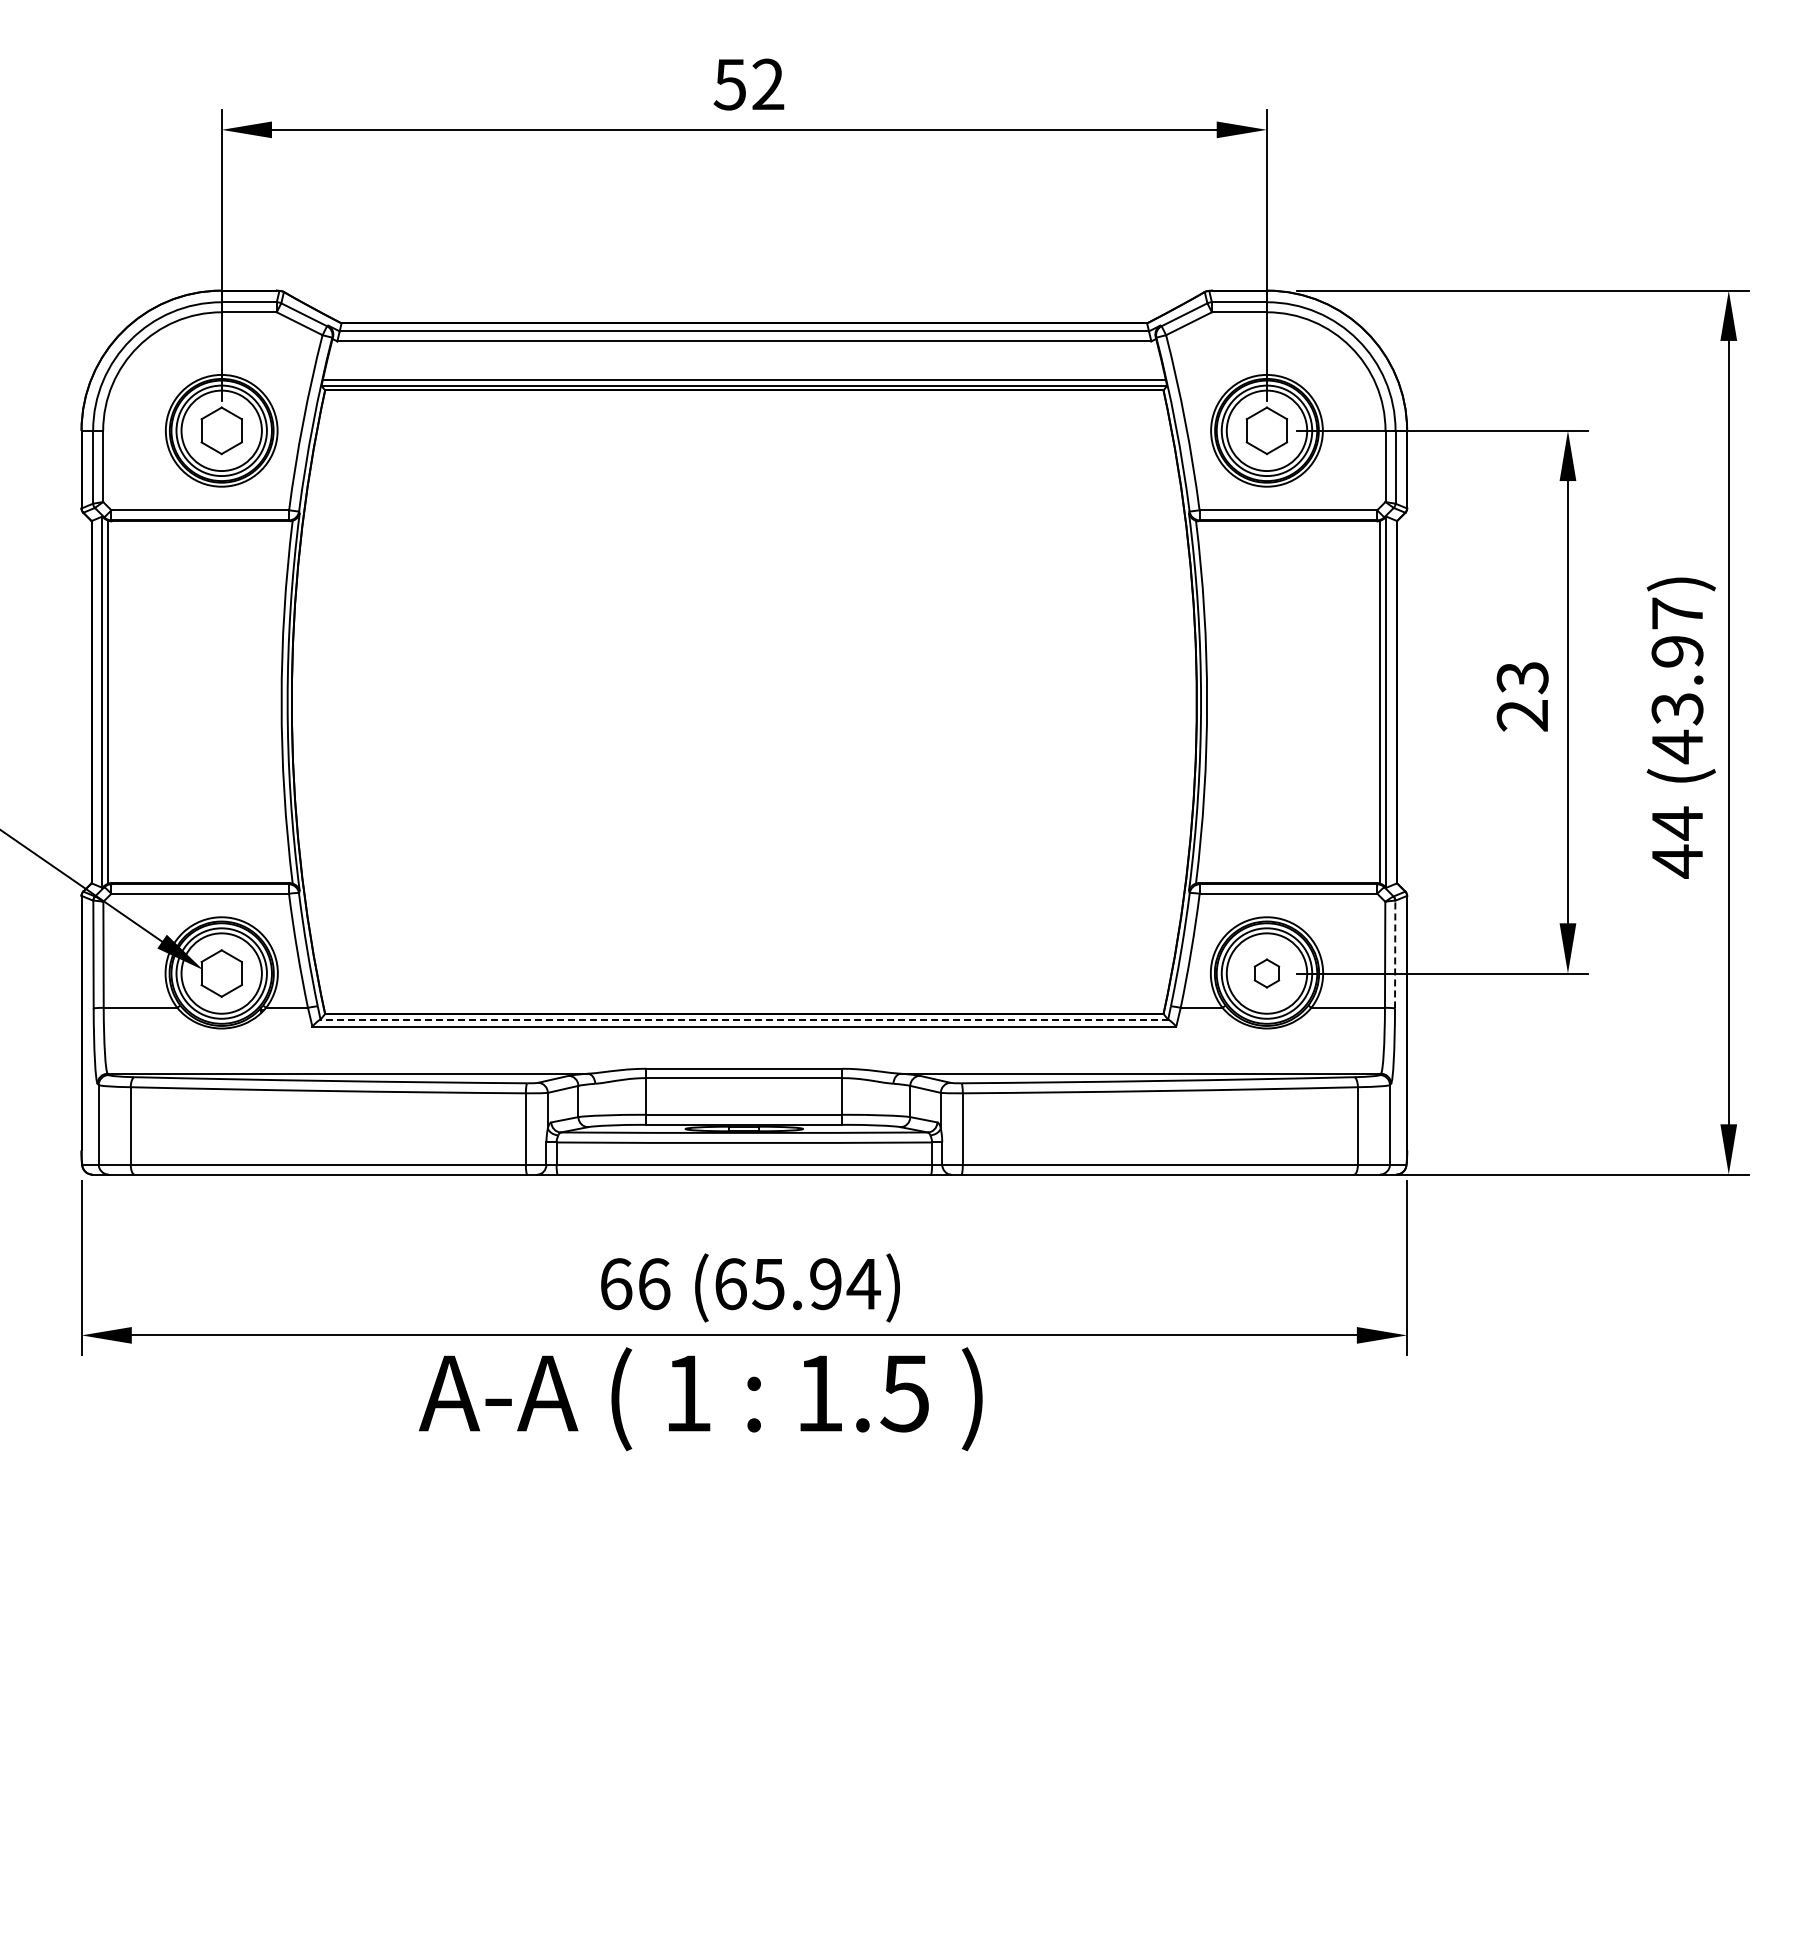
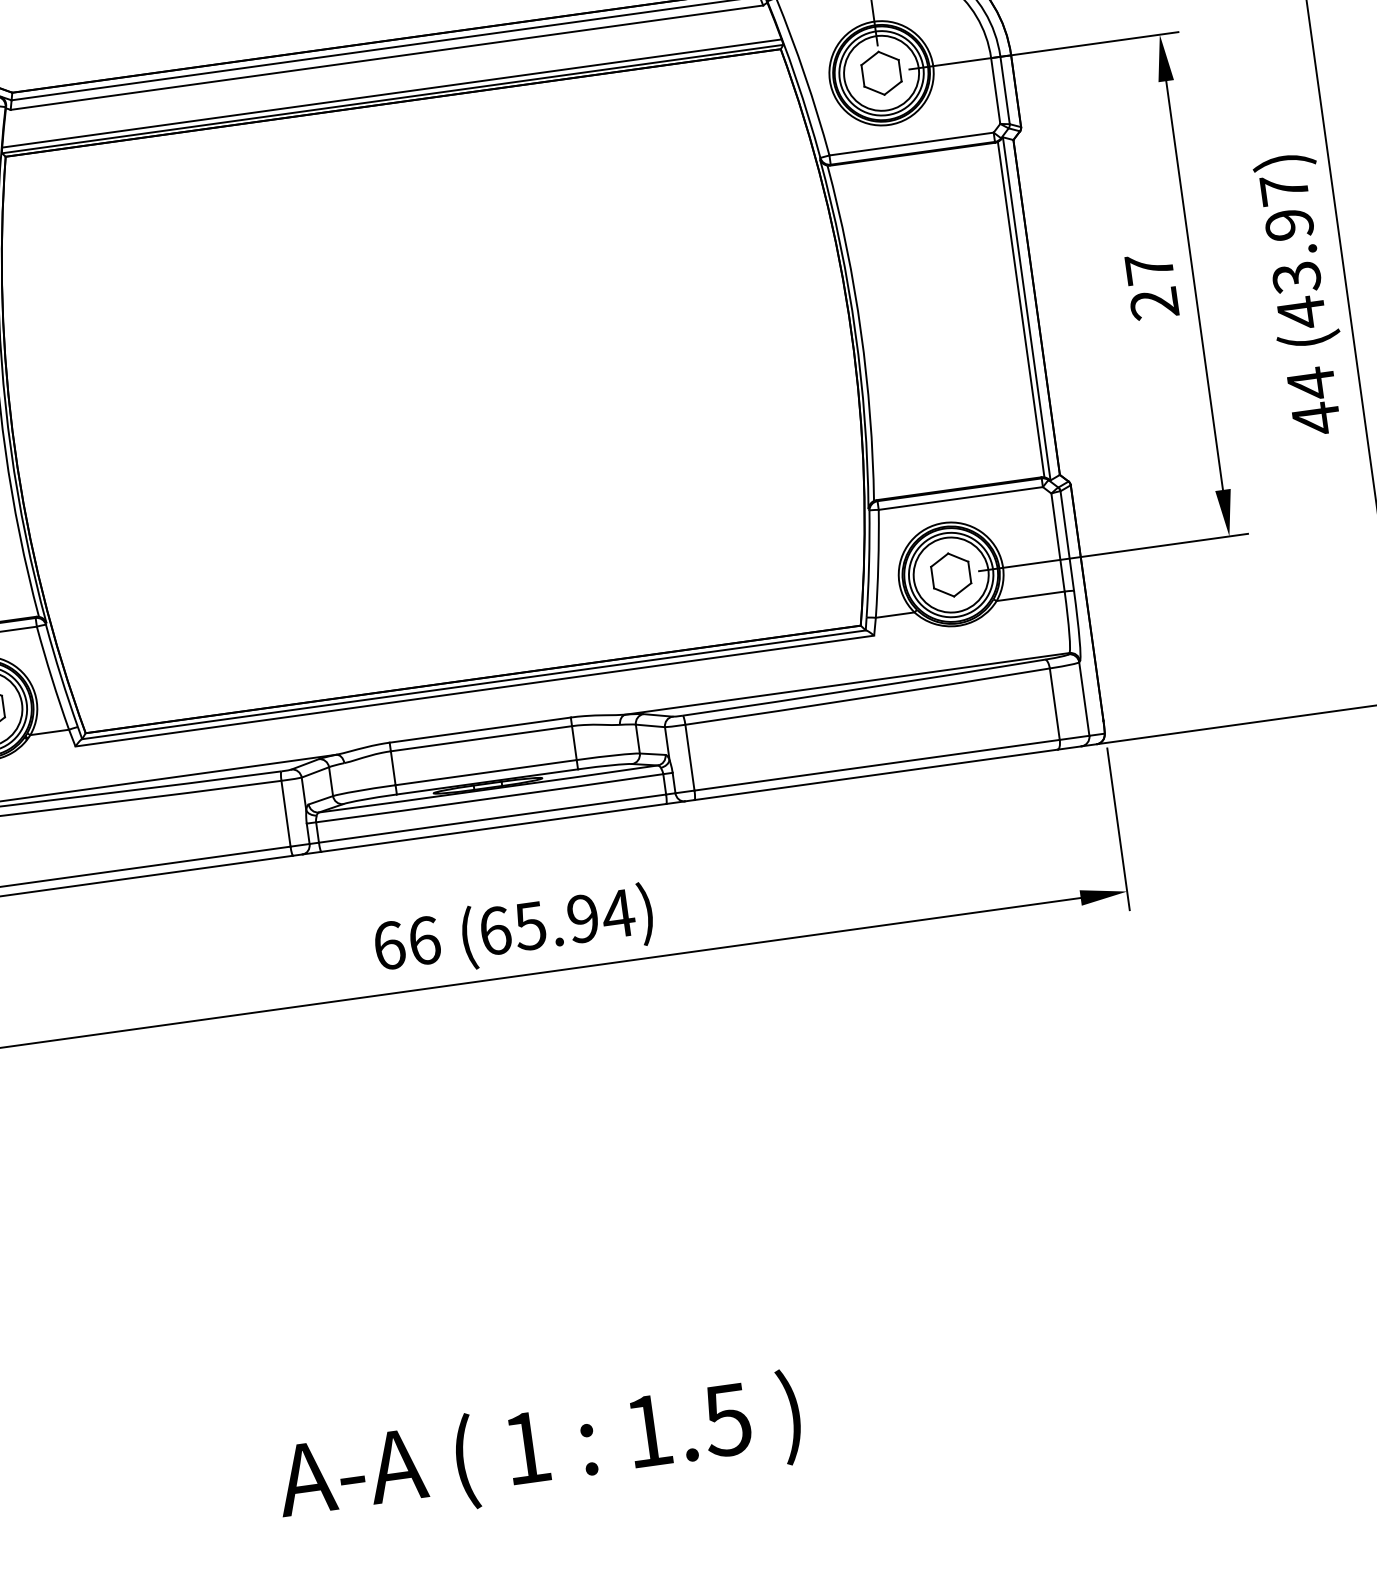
text: (1522, 677) -> (1149, 268), 23 -> 27
line: (1395, 954) -> (1067, 540), dashed -> solid
part: (1266, 973) -> (950, 575), size x1.67
line: (743, 1019) -> (473, 684), dashed -> solid
text: (700, 1399) -> (539, 1451), moved

